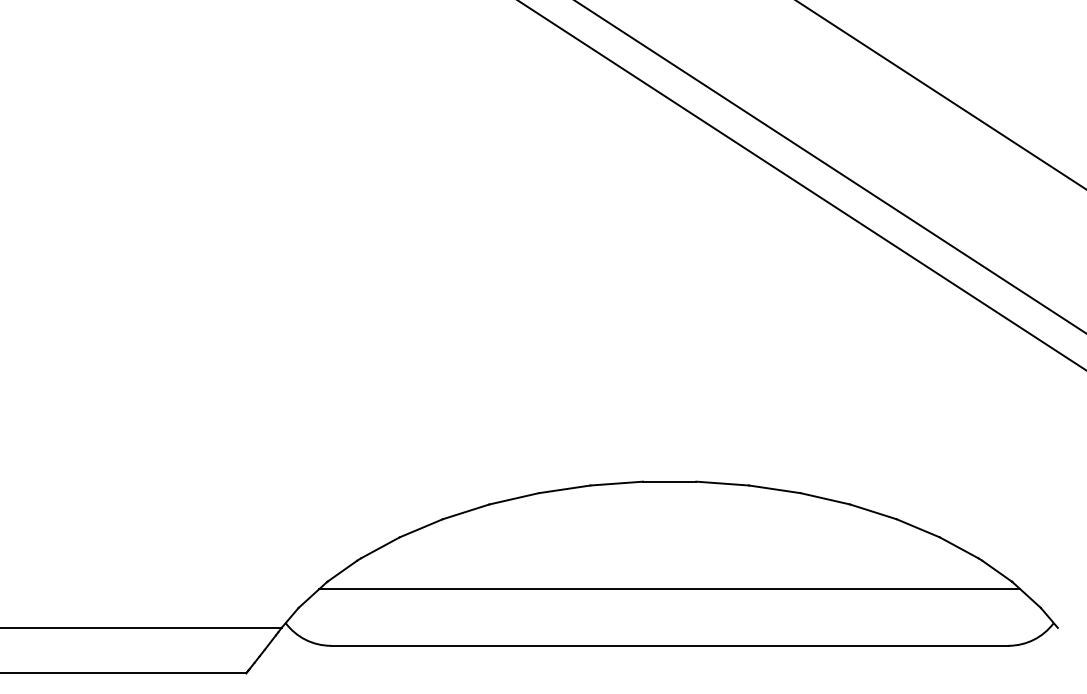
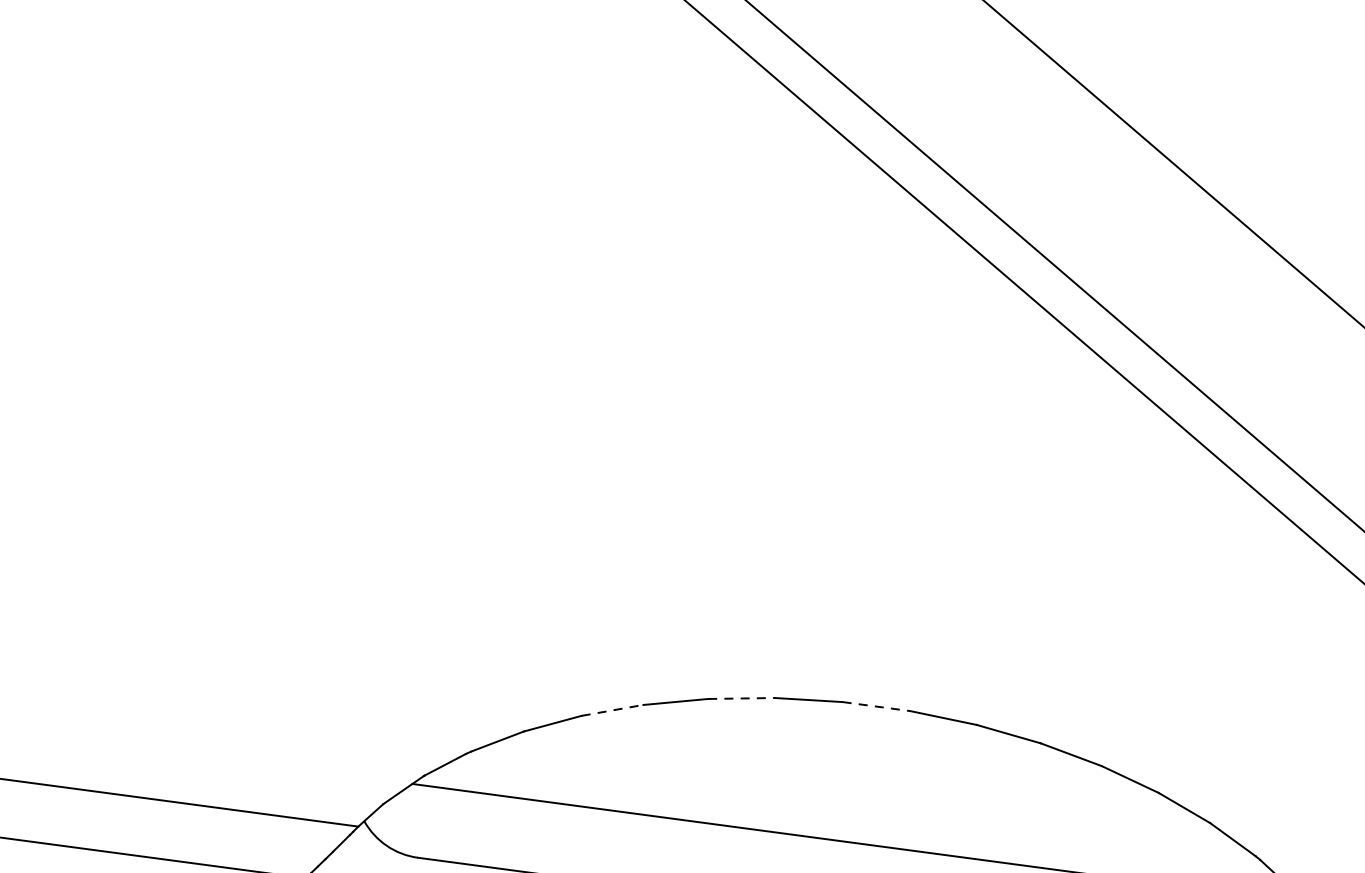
line: (669, 481) -> (876, 706), solid -> dashed
line: (565, 489) -> (742, 698), solid -> dashed
line: (466, 511) -> (613, 710), solid -> dashed

